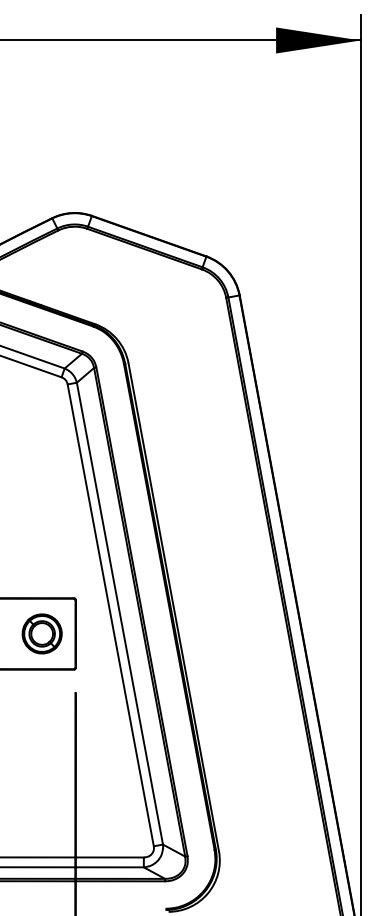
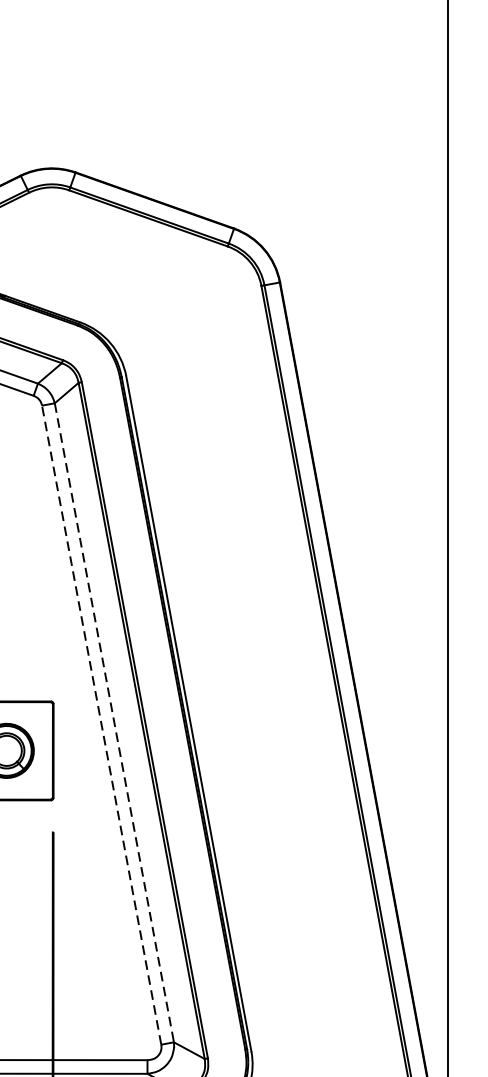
line: (119, 613) -> (113, 722), solid -> dashed
line: (110, 615) -> (101, 725), solid -> dashed

